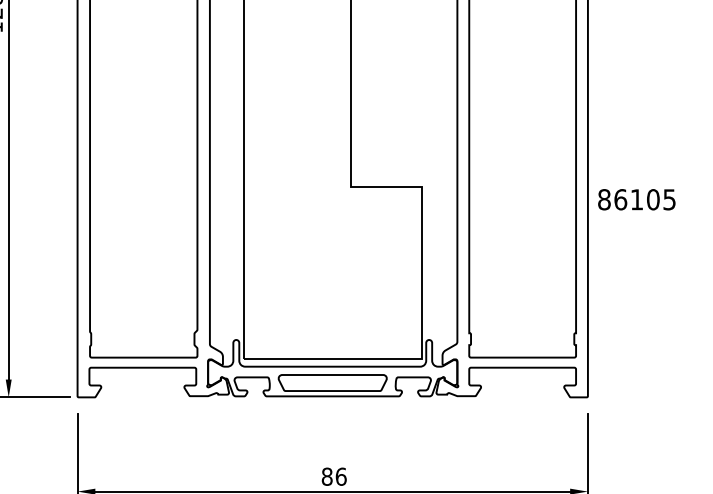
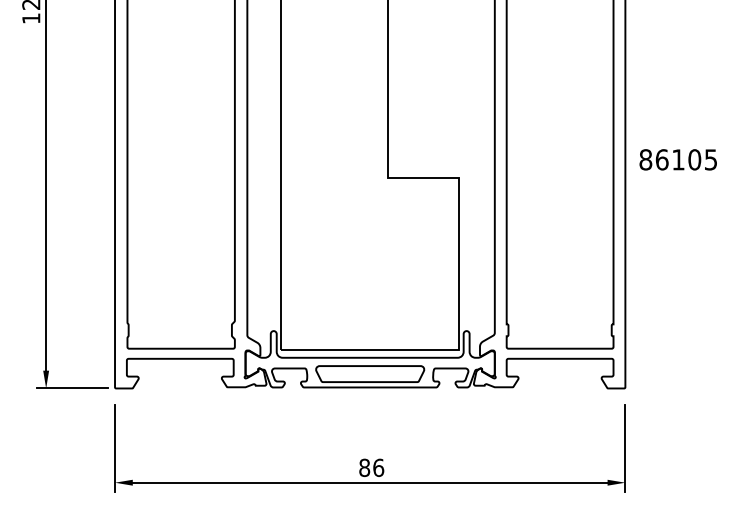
text: (636, 199) -> (677, 159), moved

